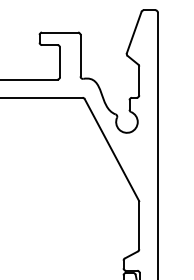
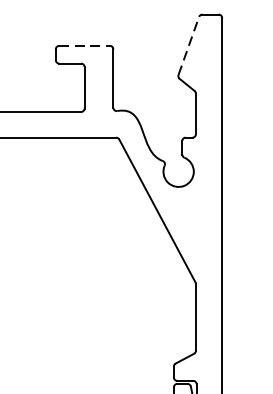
line: (60, 32) -> (85, 45), solid -> dashed
line: (134, 32) -> (189, 45), solid -> dashed

